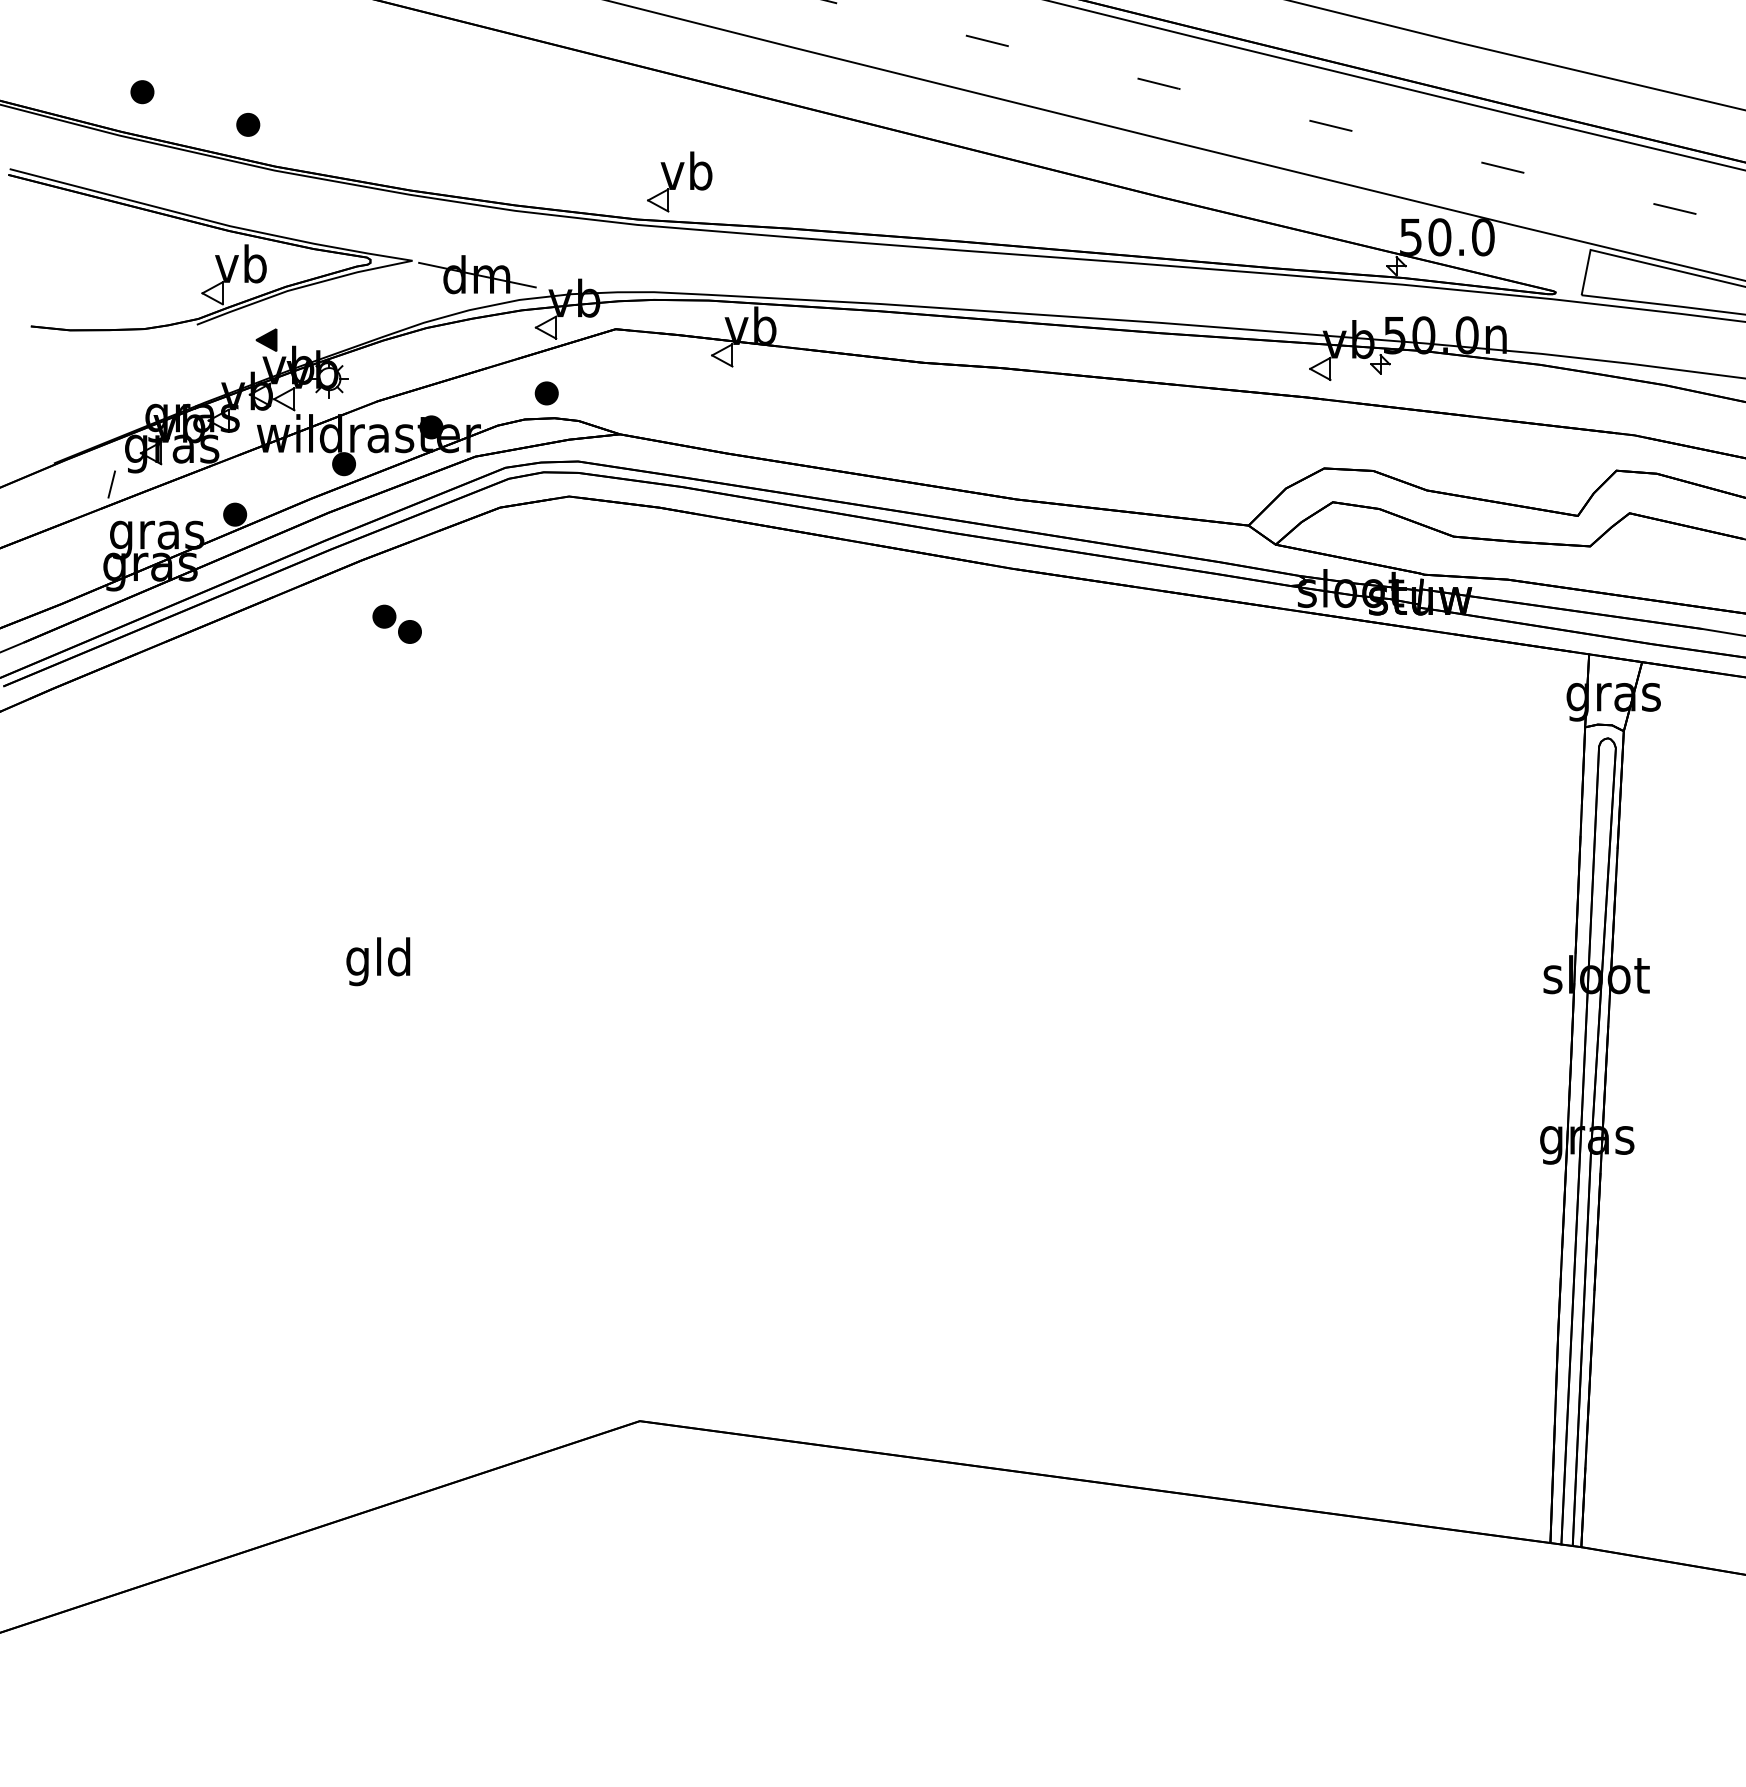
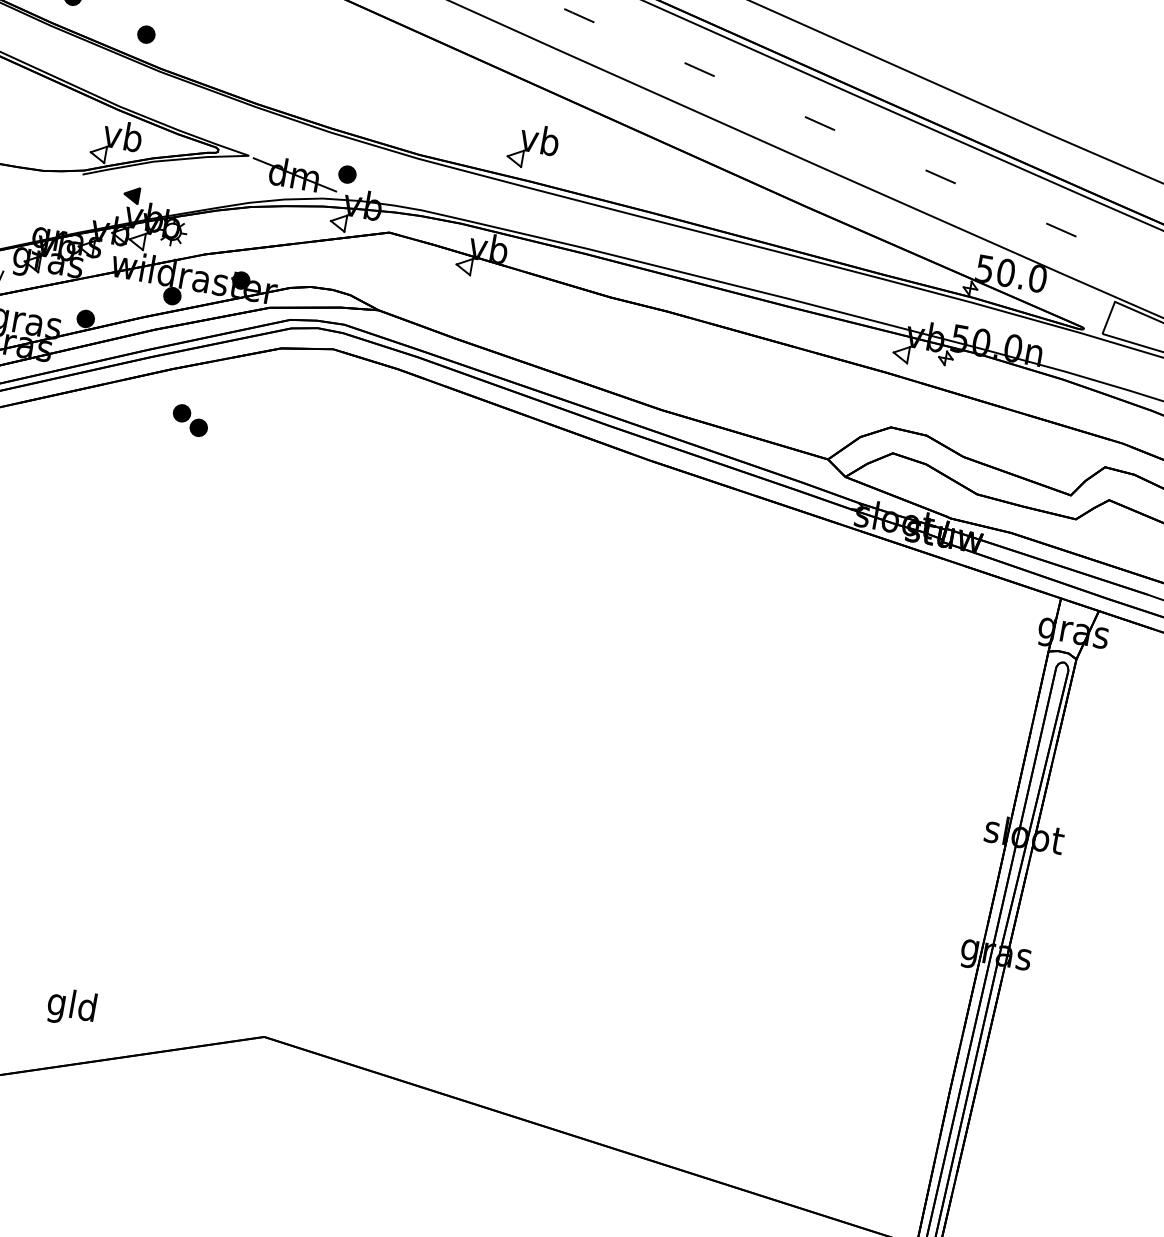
part: (679, 181) -> (533, 146), moved
part: (546, 393) -> (347, 174), moved
text: (378, 961) -> (71, 1007), moved

